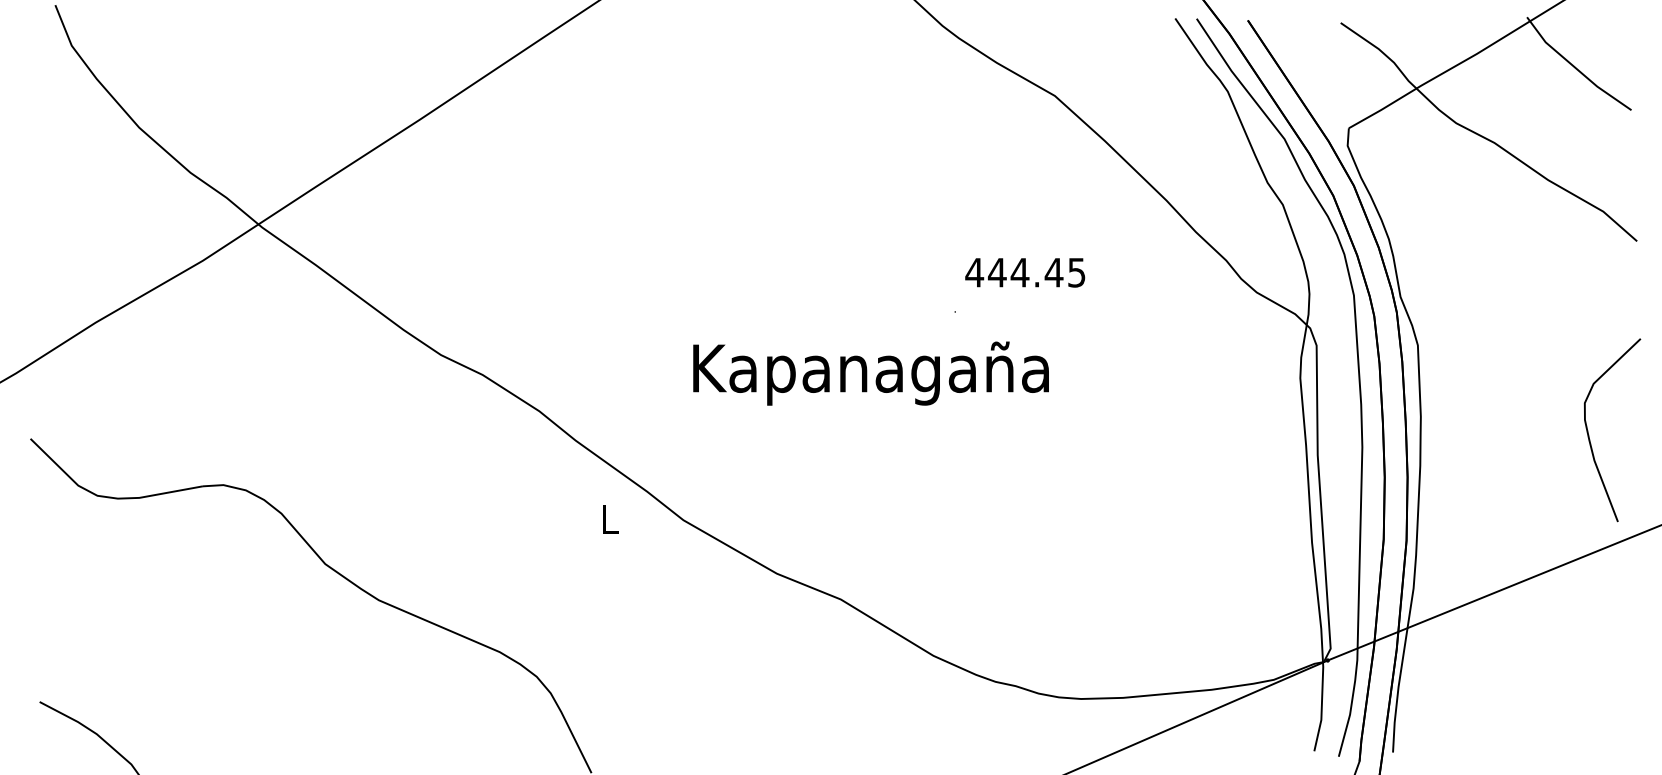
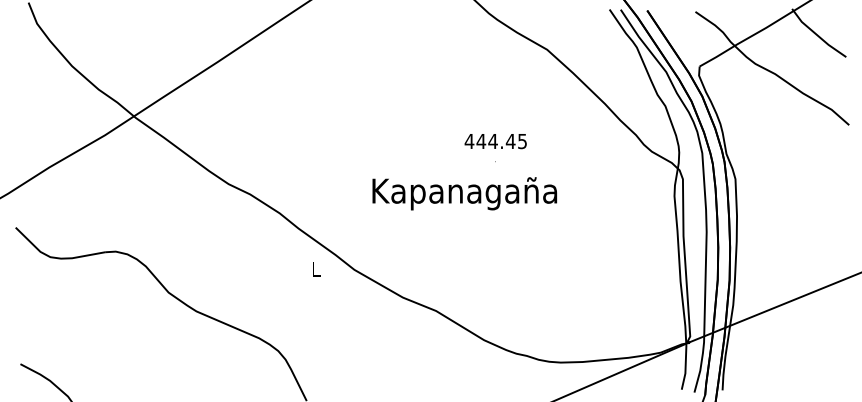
text: (1024, 272) -> (495, 141), moved
text: (870, 373) -> (464, 193), moved
curve: (1589, 428) -> (824, 222), removed

